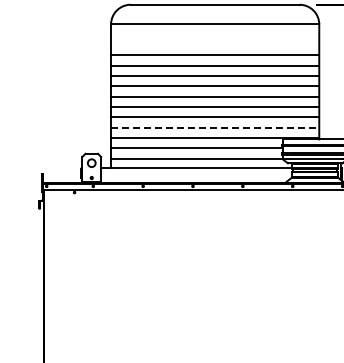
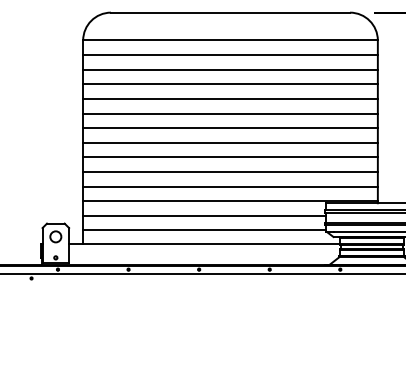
line: (215, 34) -> (230, 54), added
line: (215, 45) -> (230, 70), added
line: (215, 127) -> (230, 186), dashed -> solid

